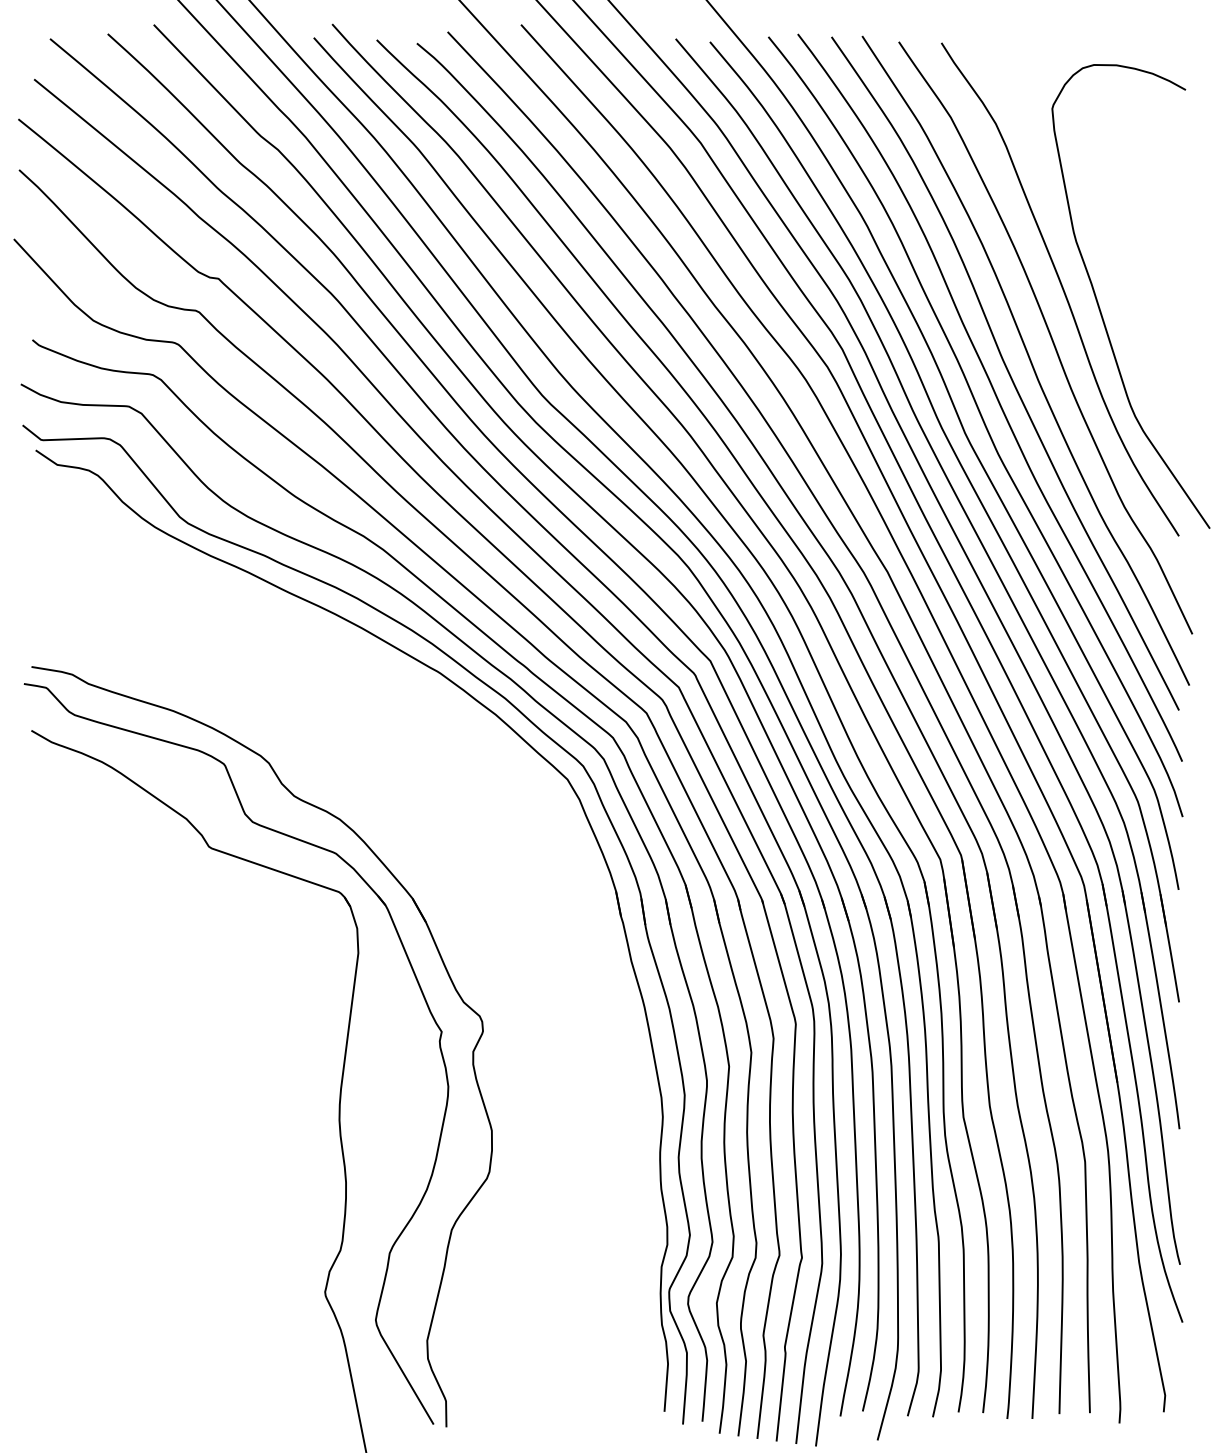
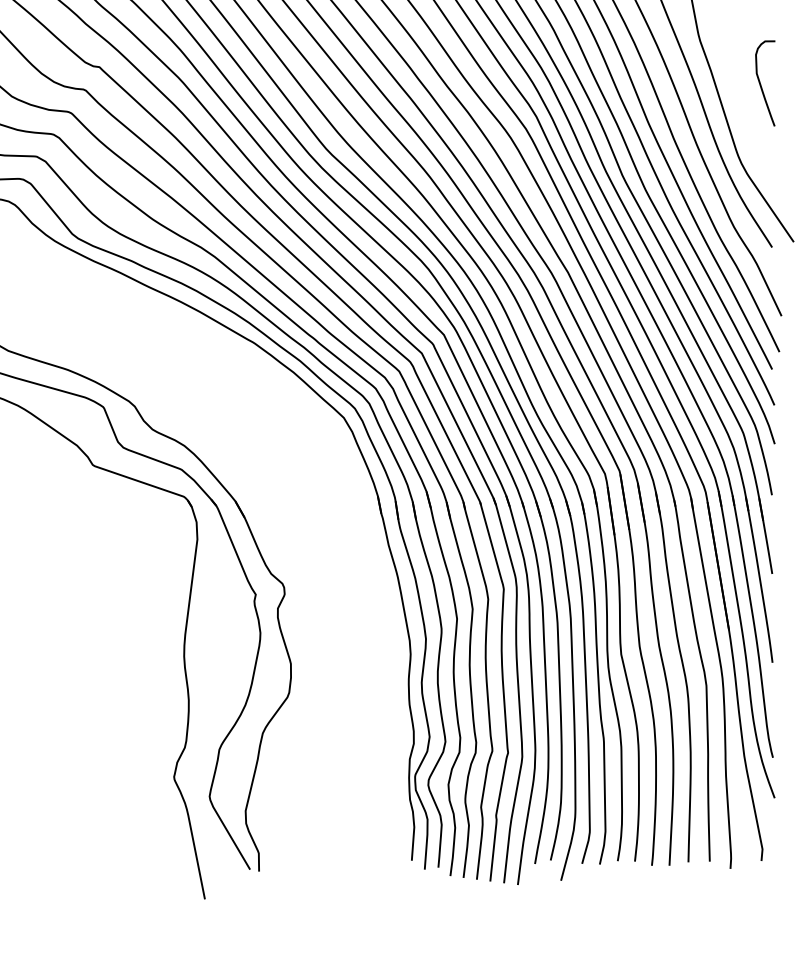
curve: (1163, 304) -> (761, 85), added

